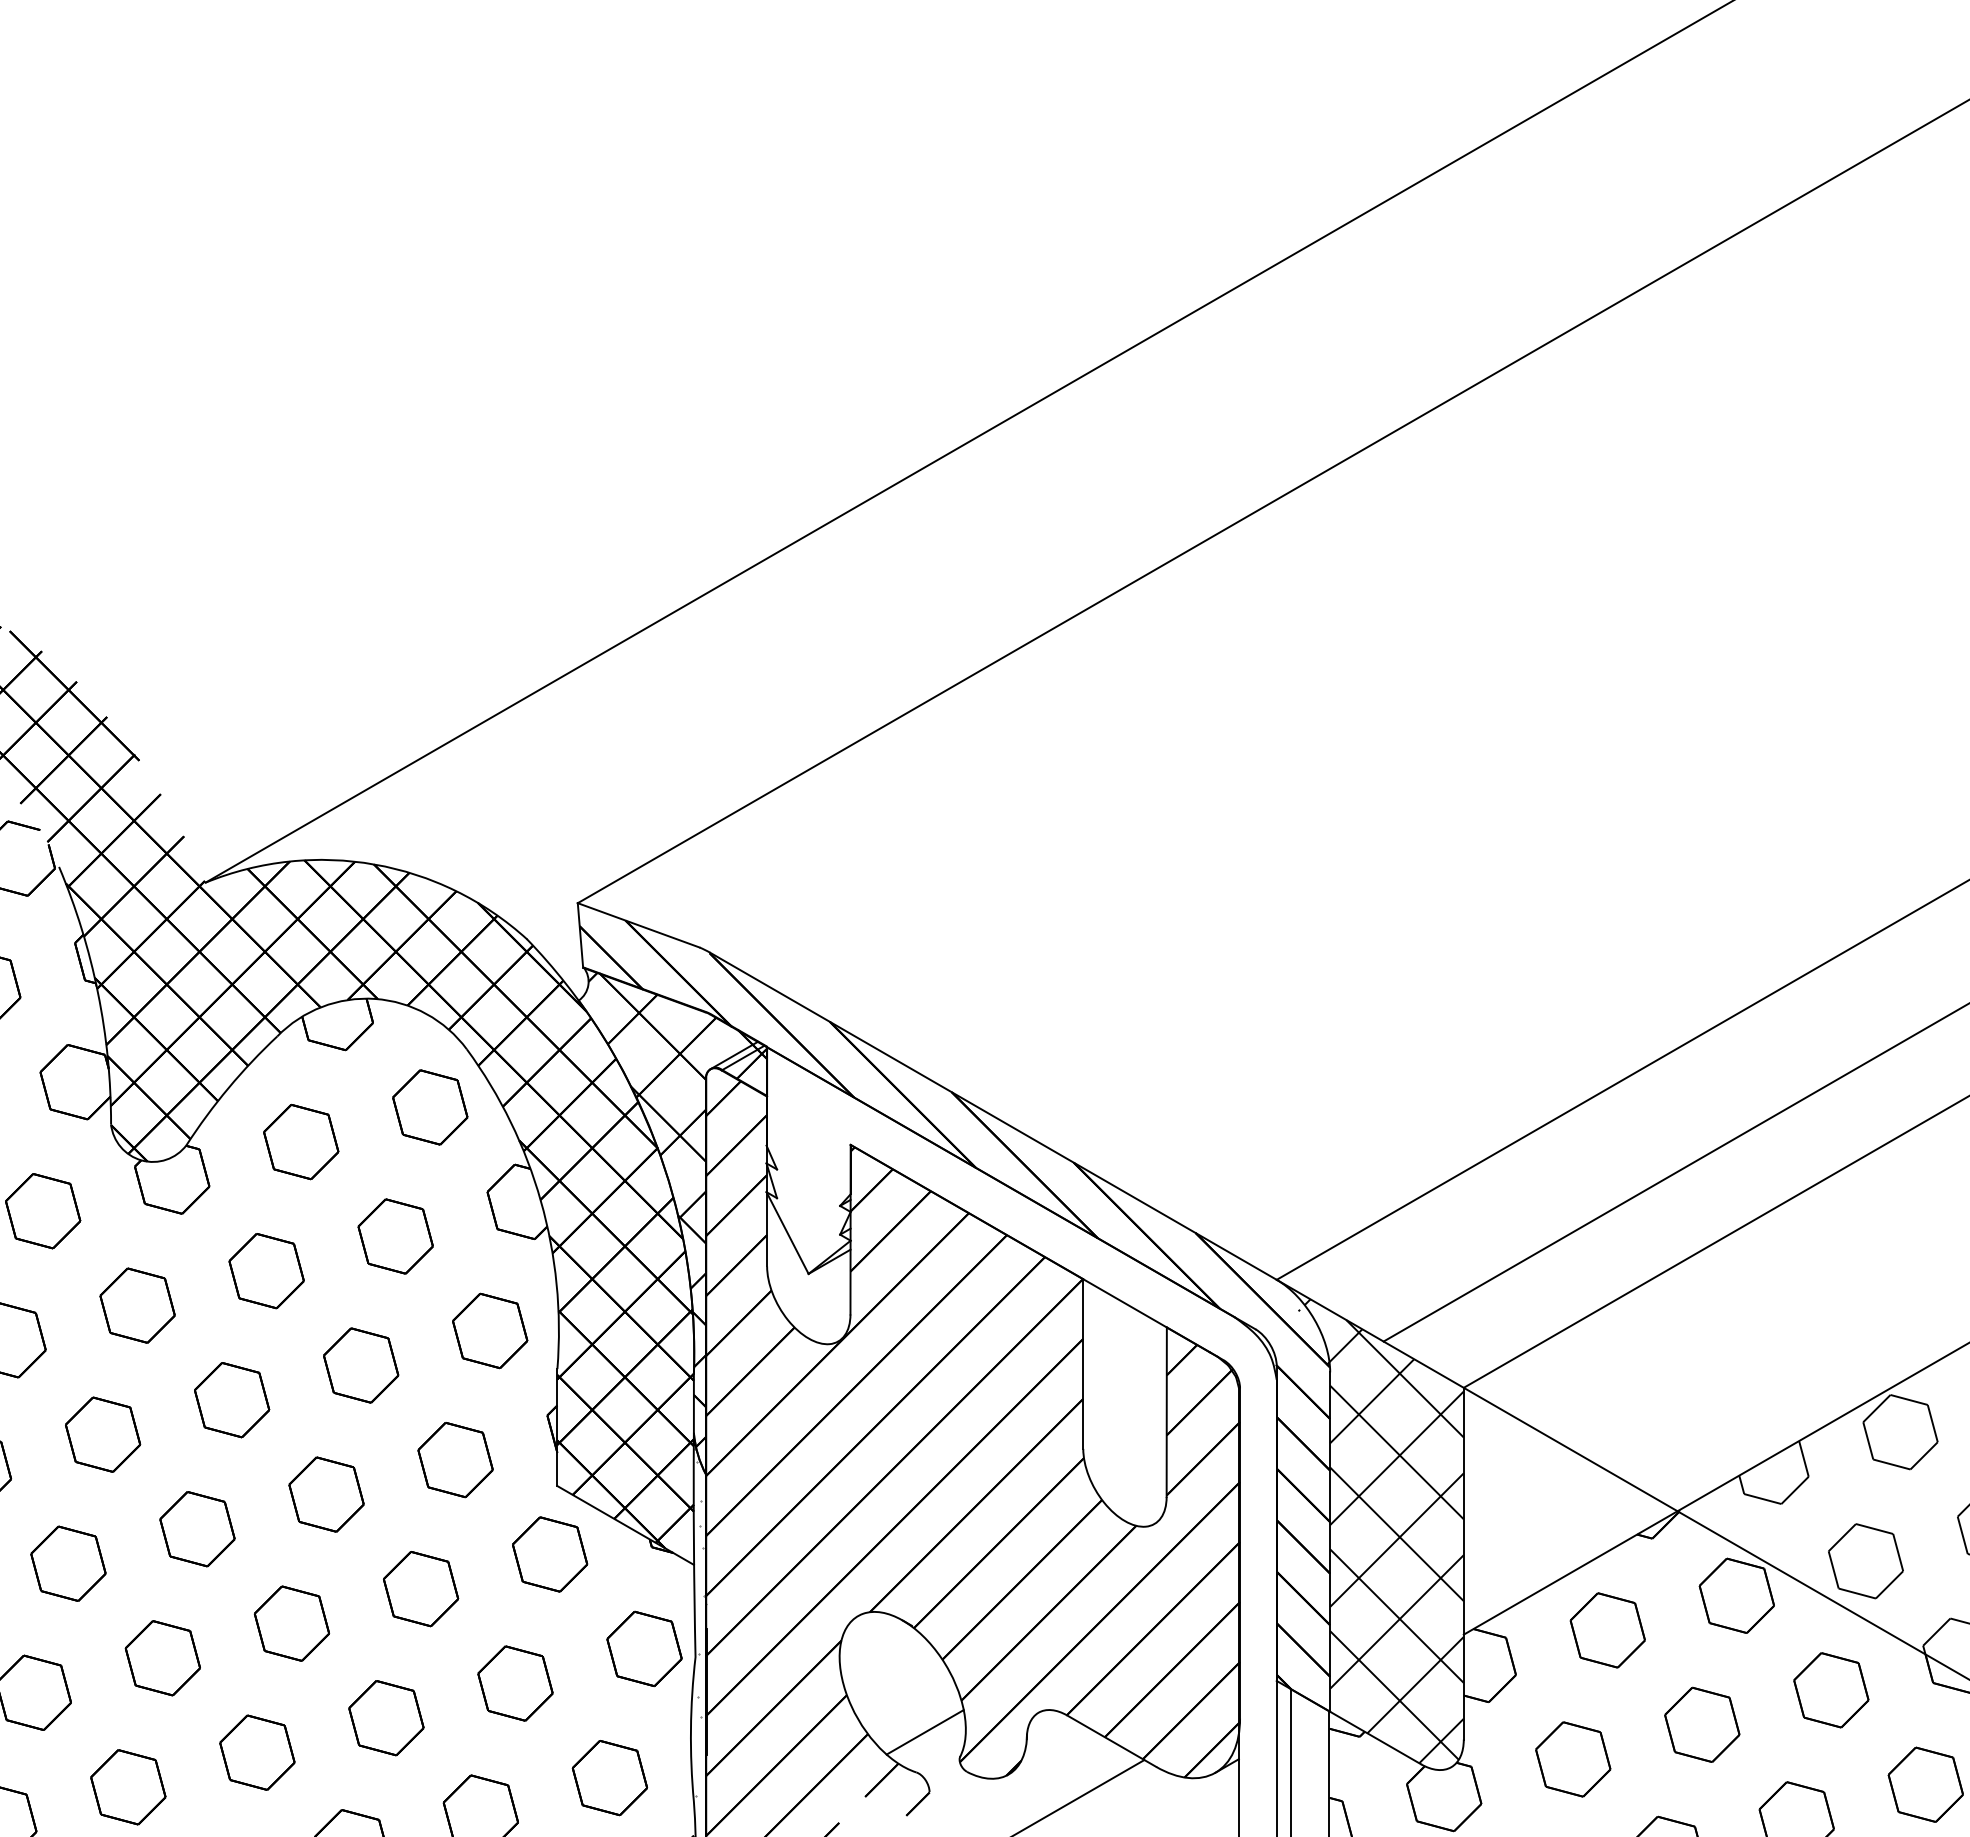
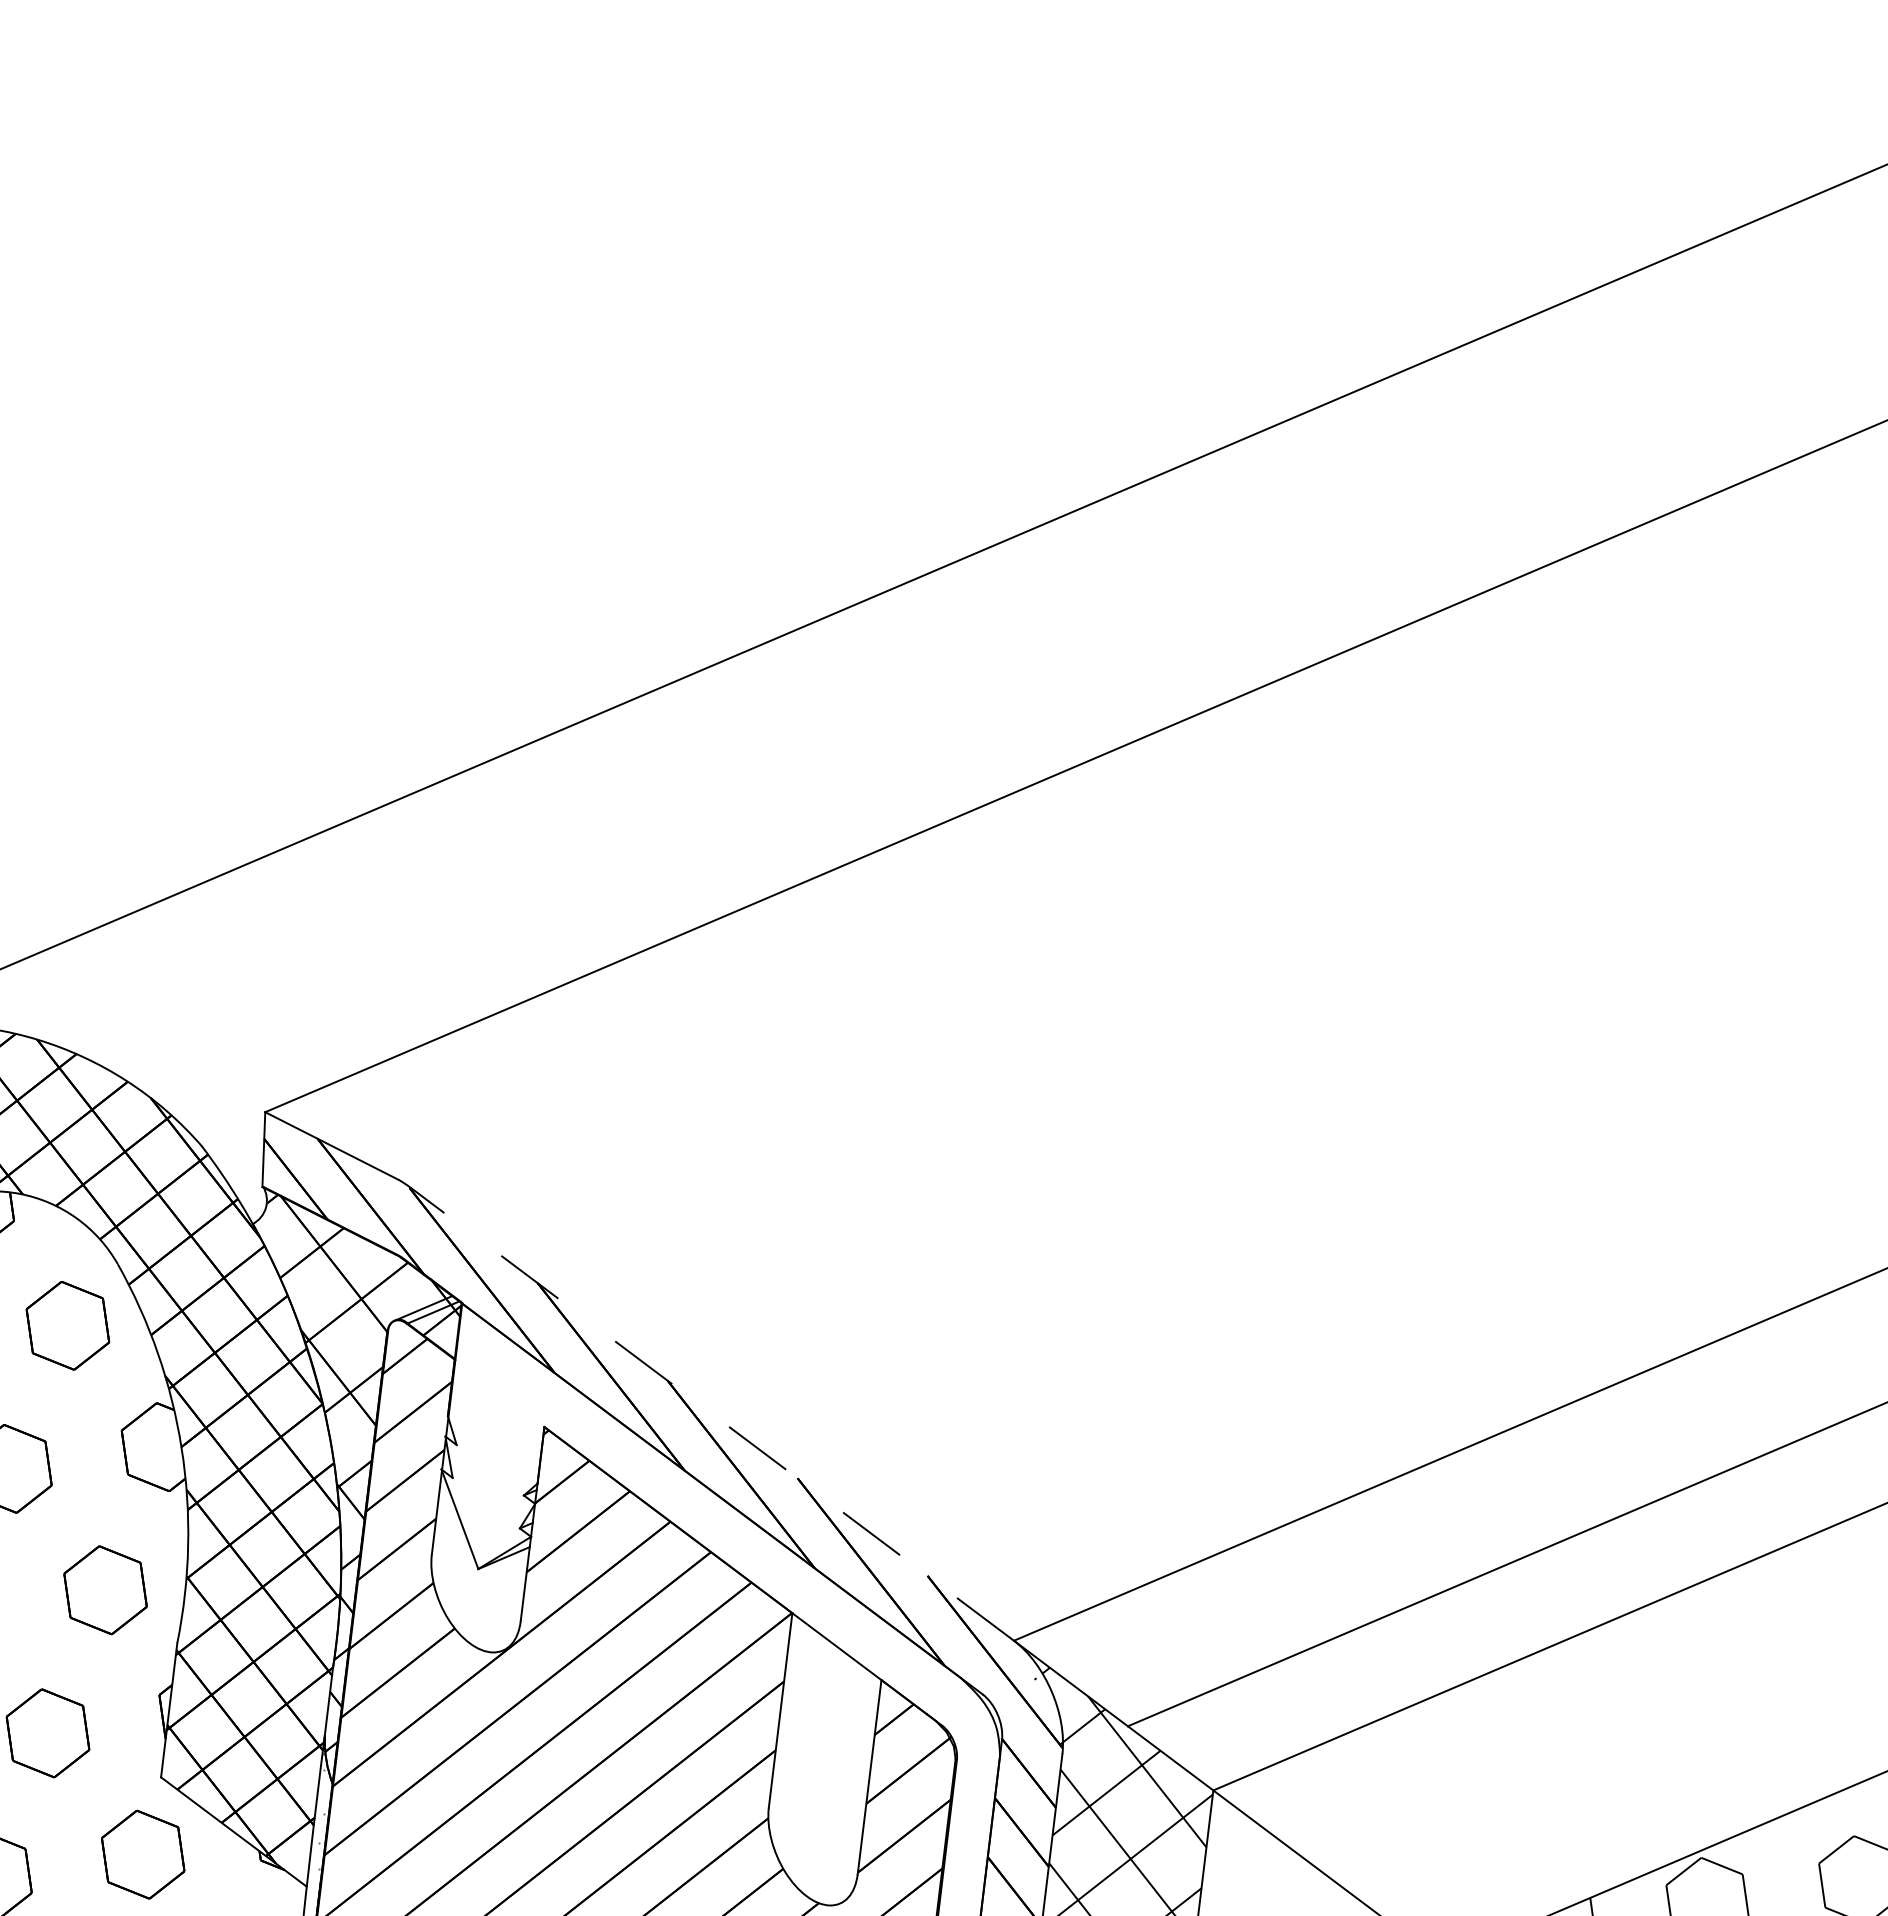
line: (993, 1116) -> (712, 1414), solid -> dashed

